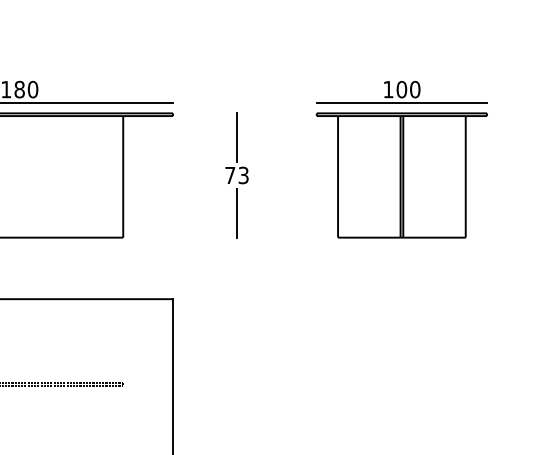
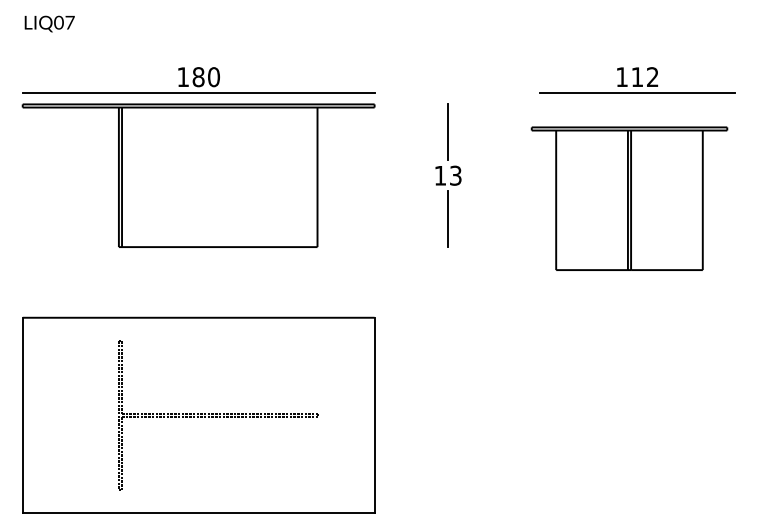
text: (408, 89) -> (644, 77), 100 -> 112
text: (230, 175) -> (440, 175), 73 -> 13
part: (401, 175) -> (629, 198), moved

